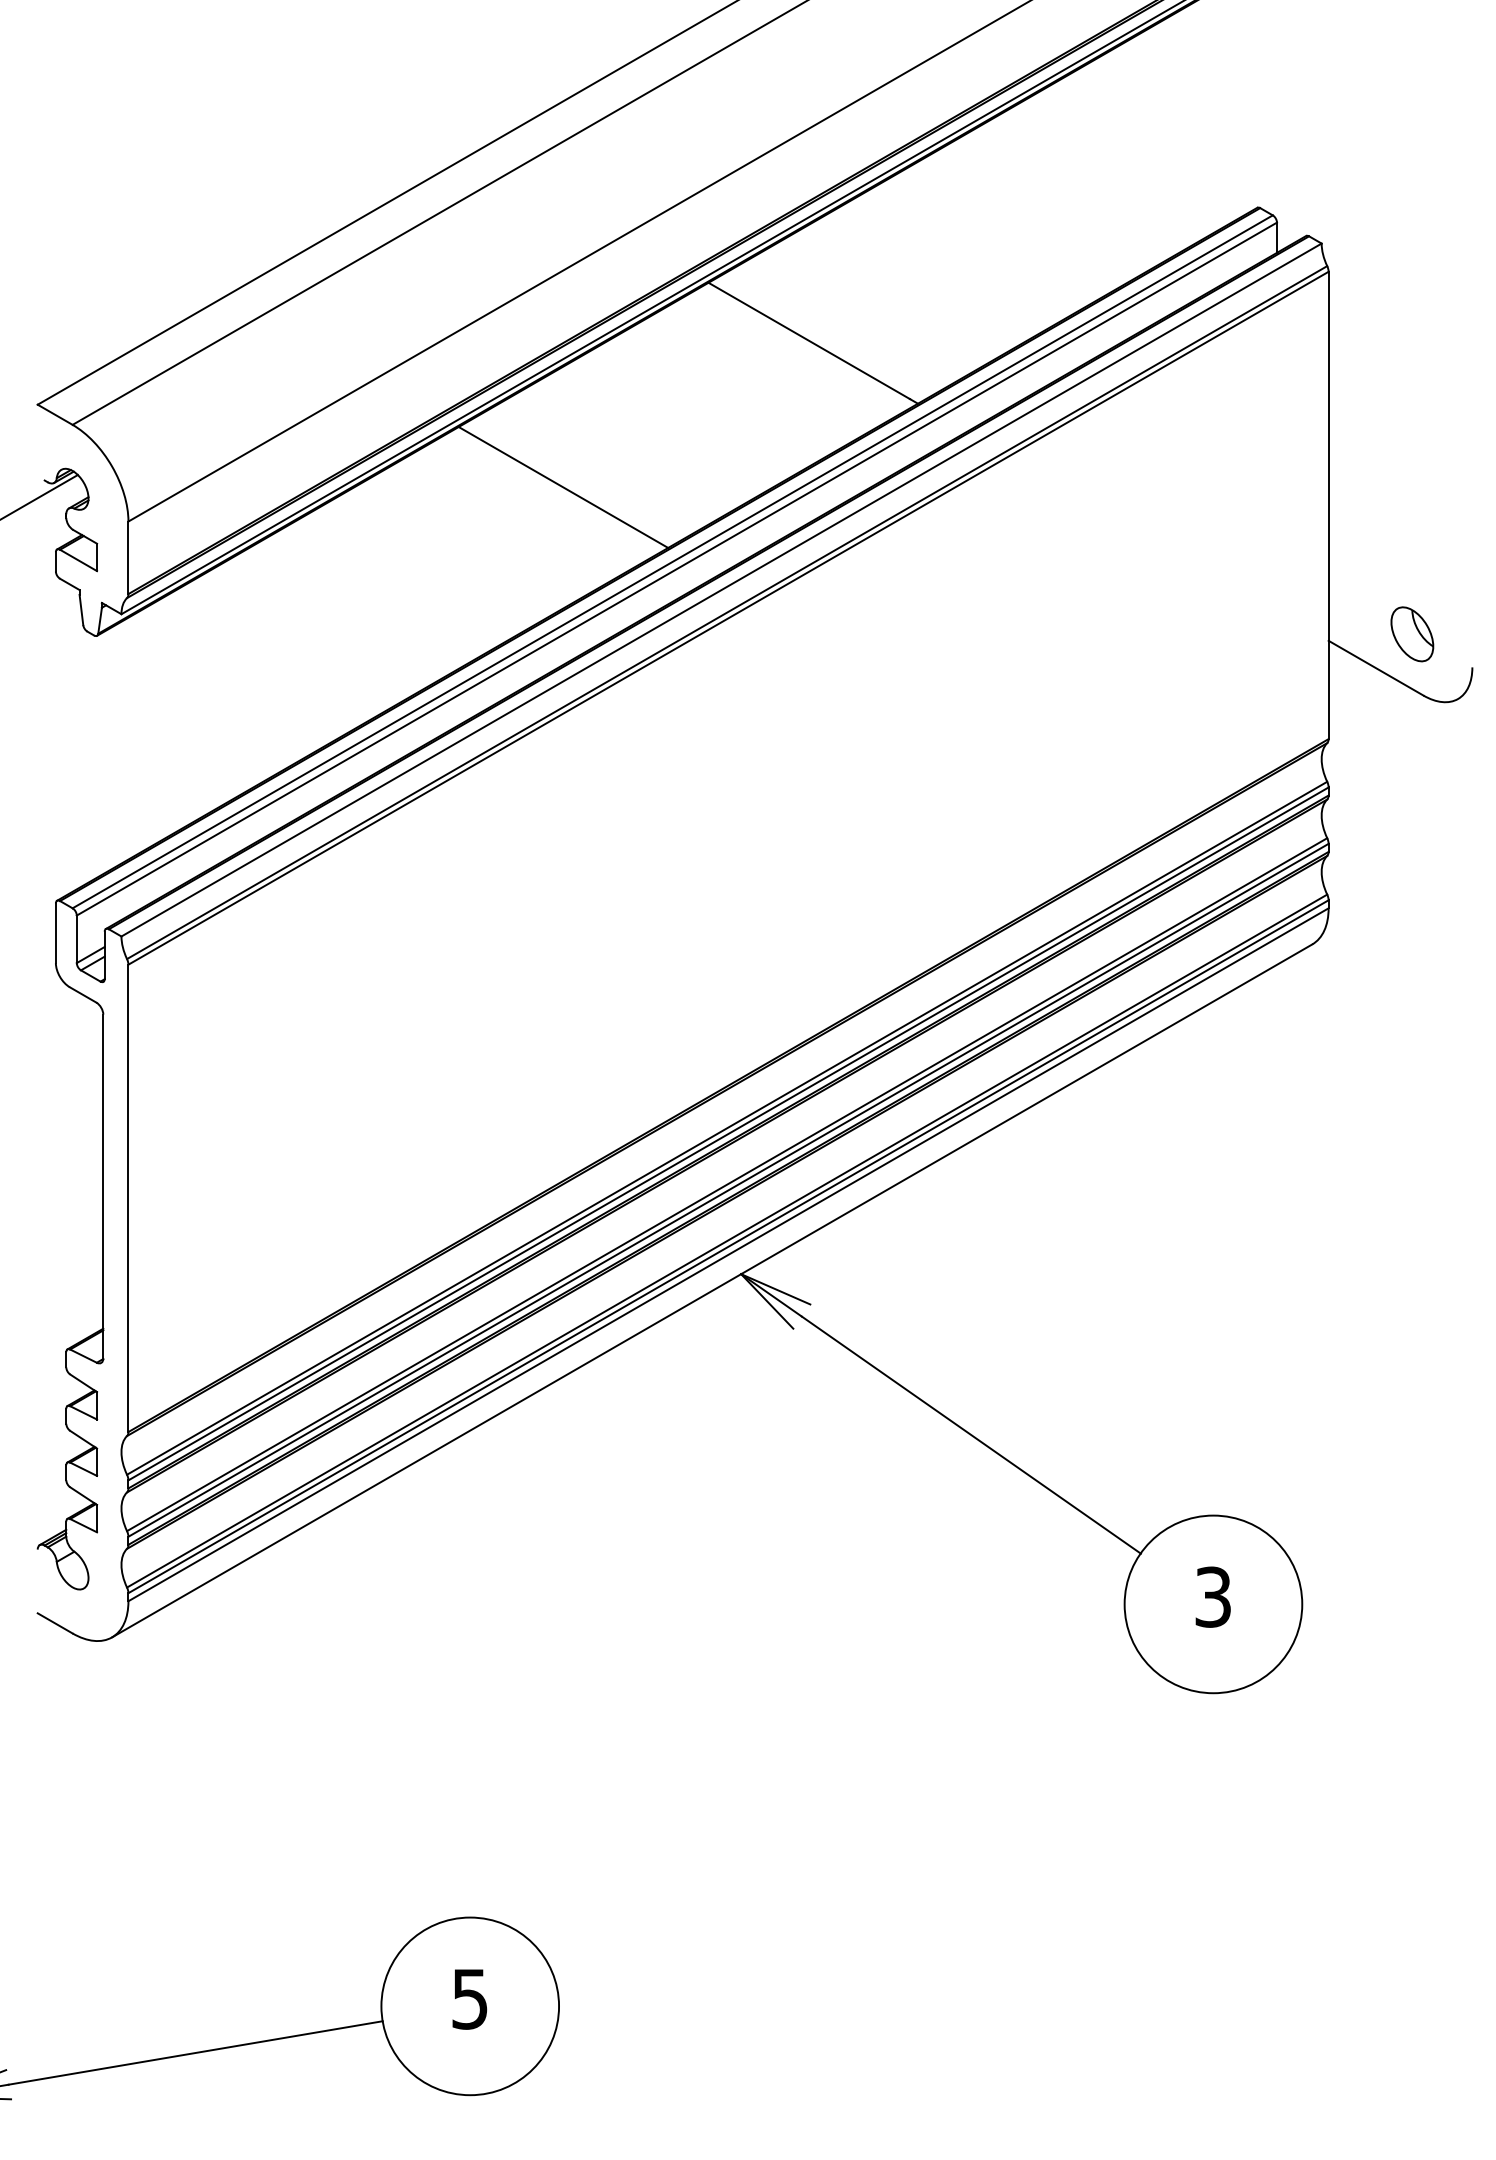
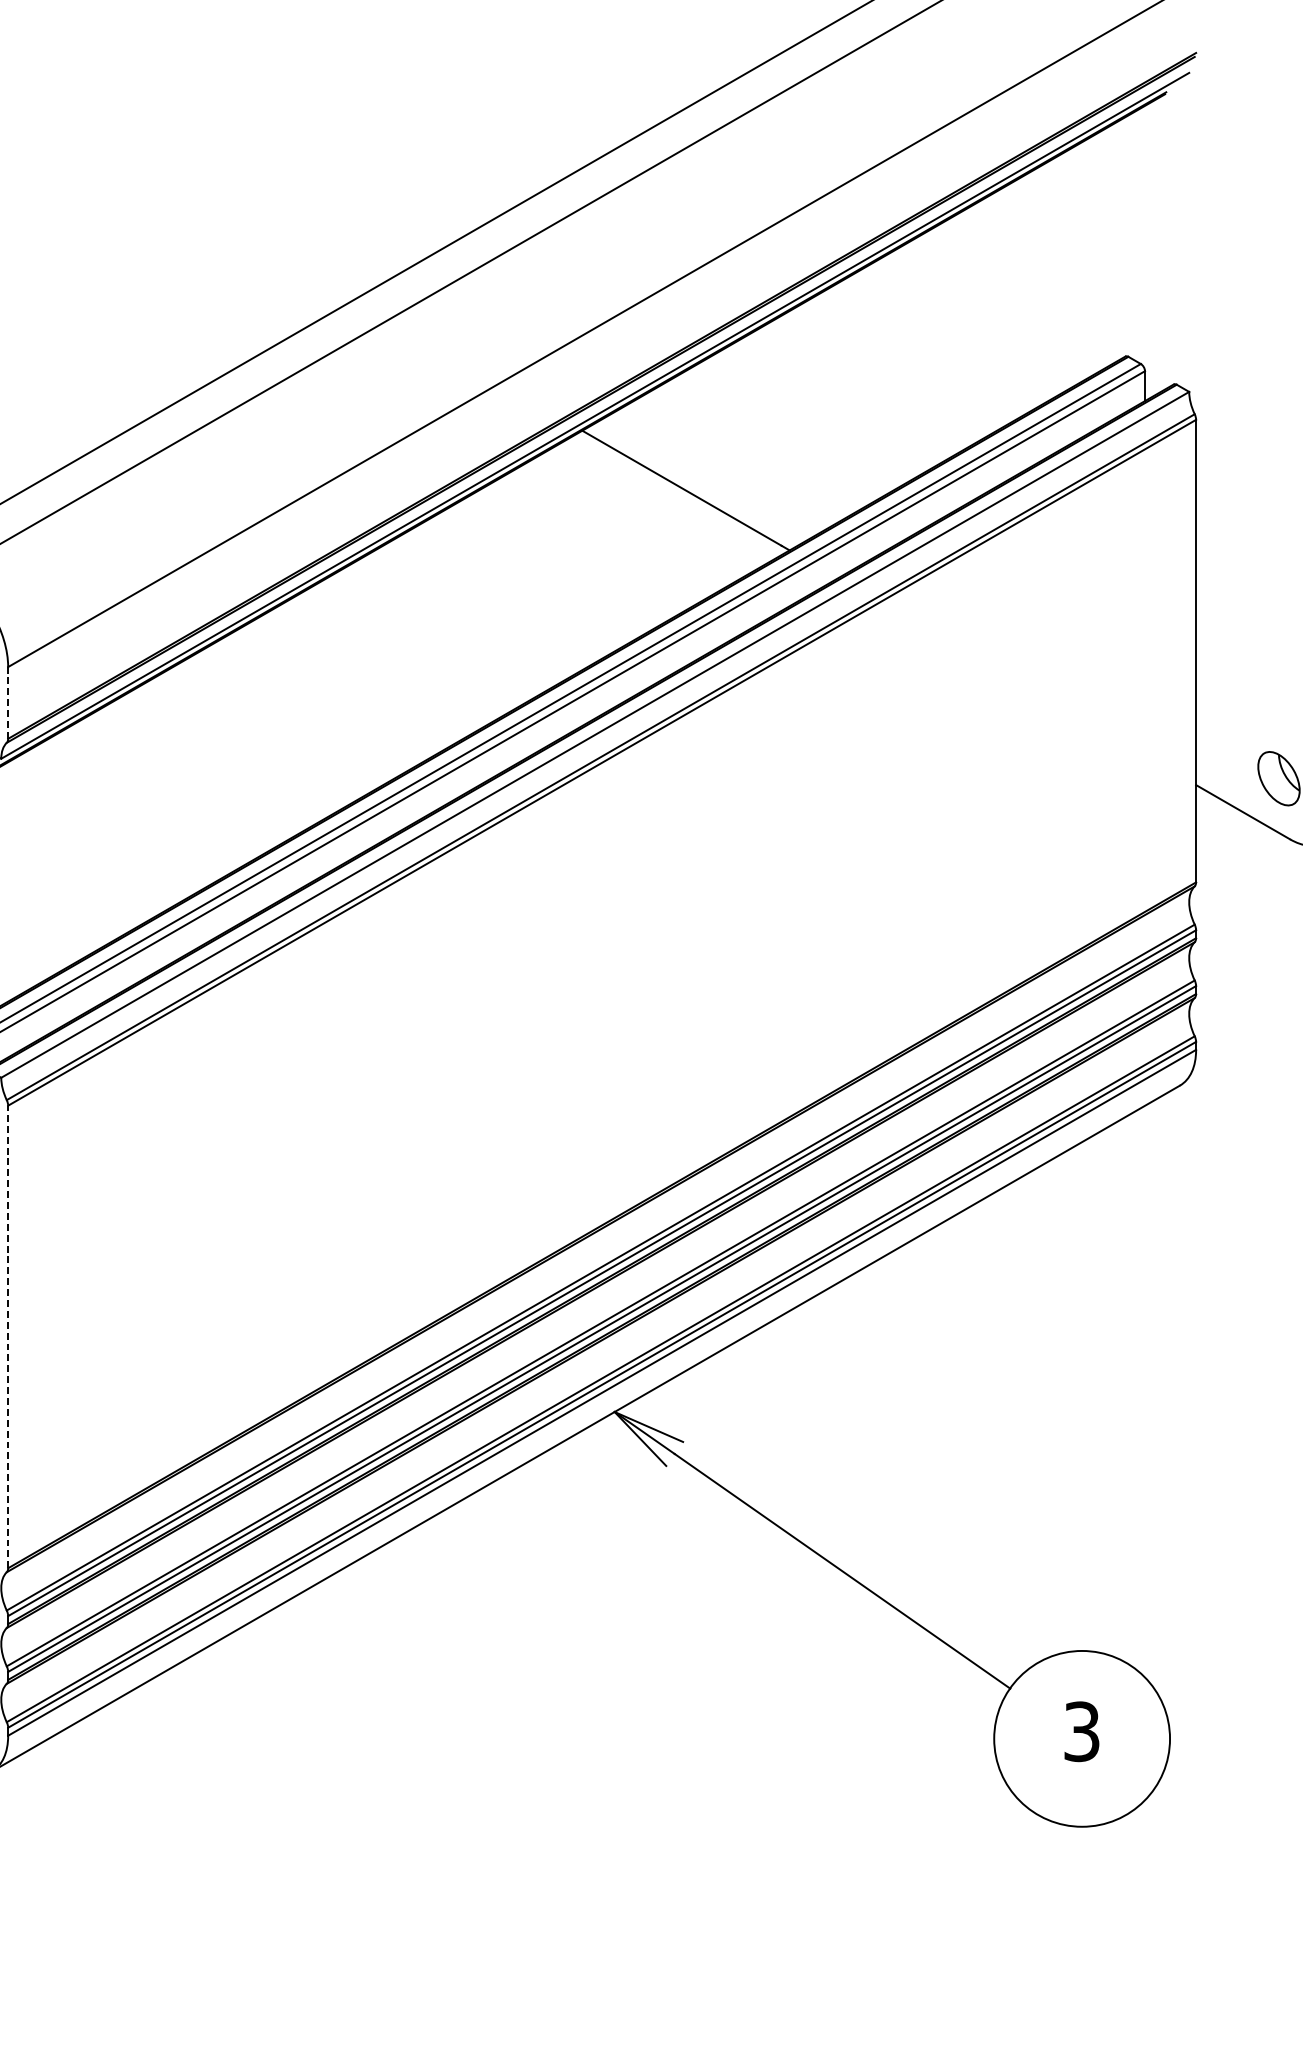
line: (563, 487) -> (438, 633), removed
line: (128, 557) -> (8, 702), solid -> dashed
line: (128, 1198) -> (8, 1337), solid -> dashed

